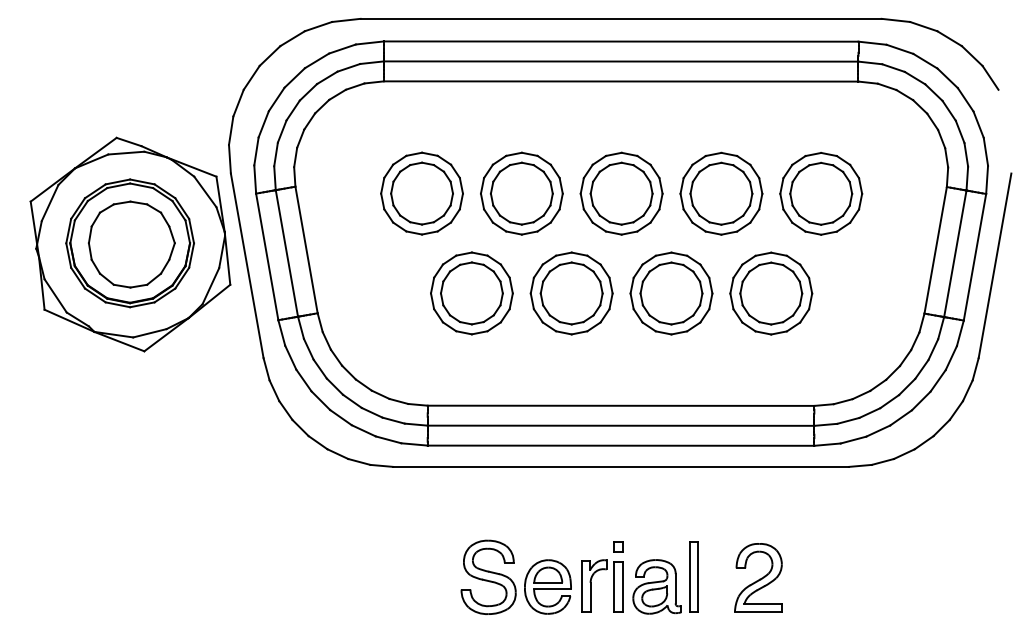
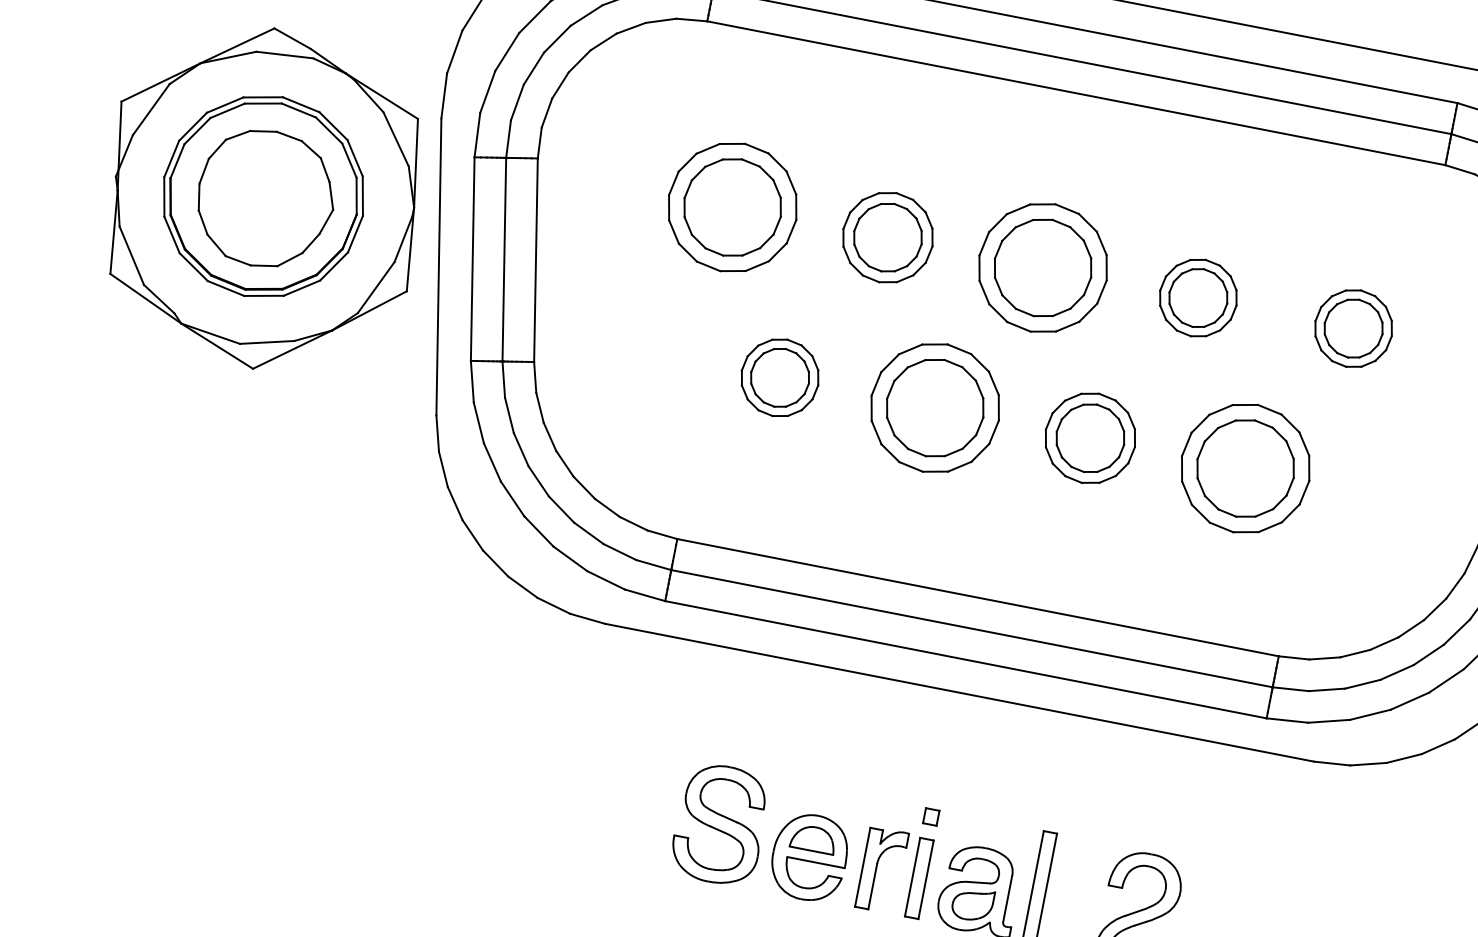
part: (521, 193) -> (887, 237), size x0.7
part: (721, 193) -> (1198, 297), size x0.6
part: (821, 193) -> (1354, 328), size x0.6
part: (471, 293) -> (779, 377), size x0.6
part: (671, 293) -> (1090, 438), size x0.7

